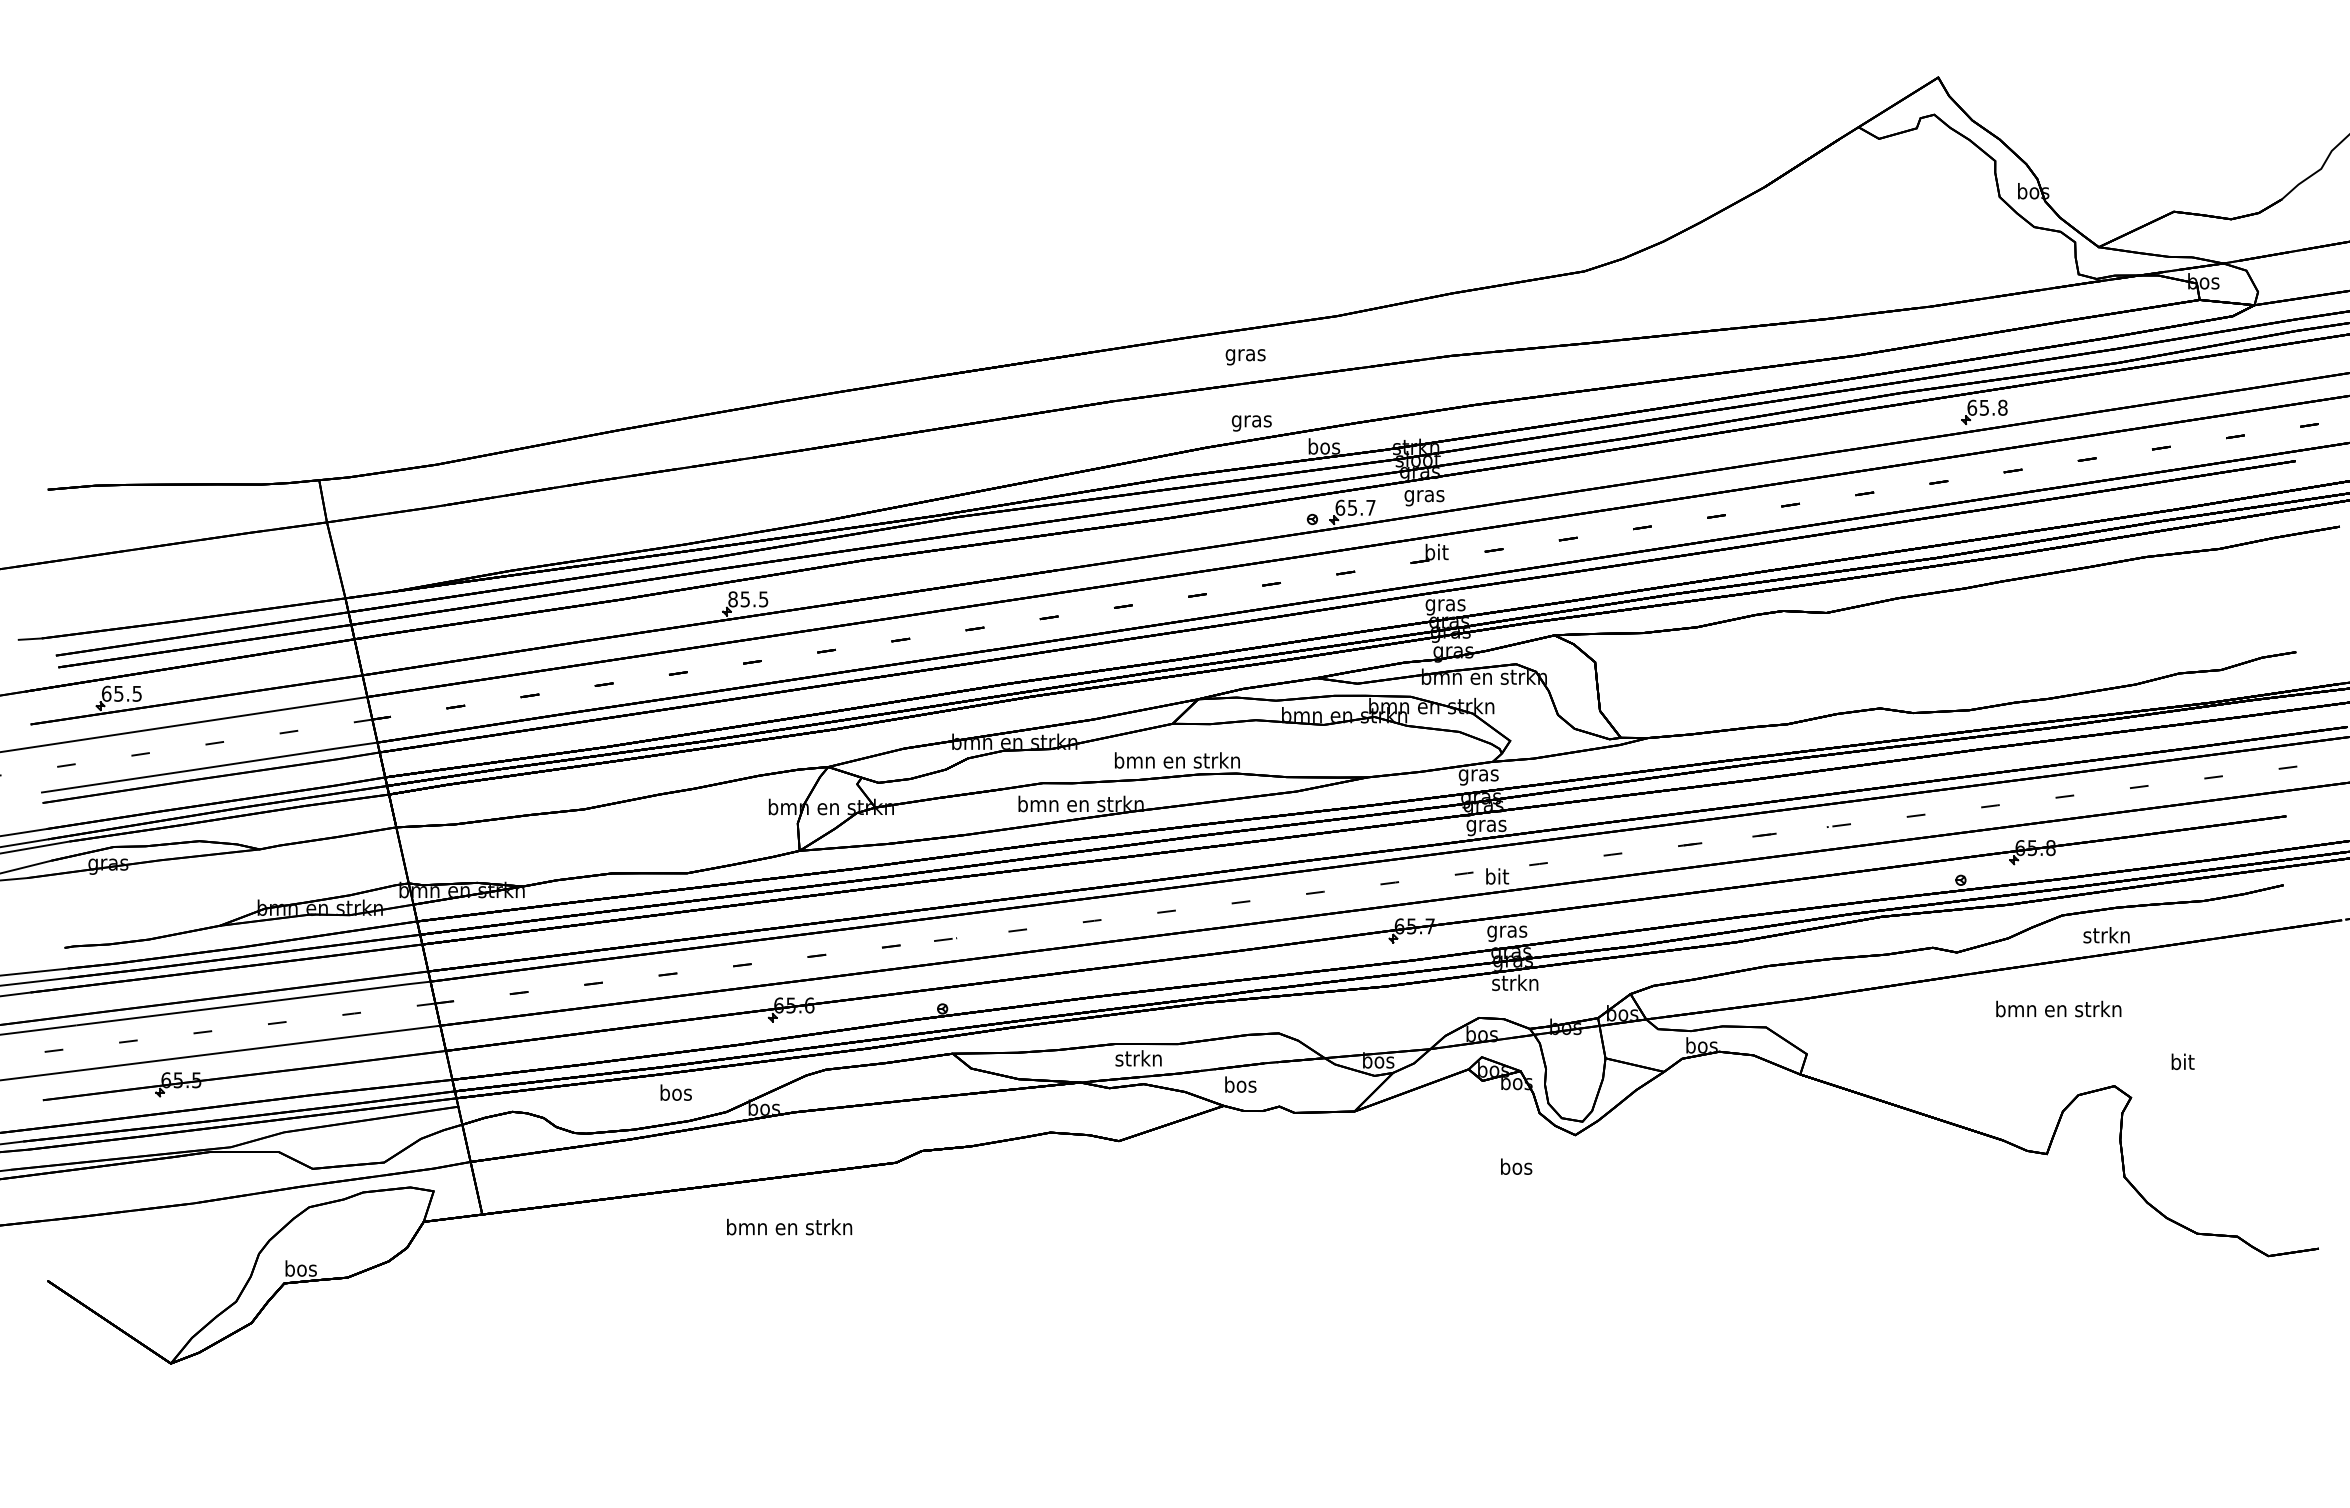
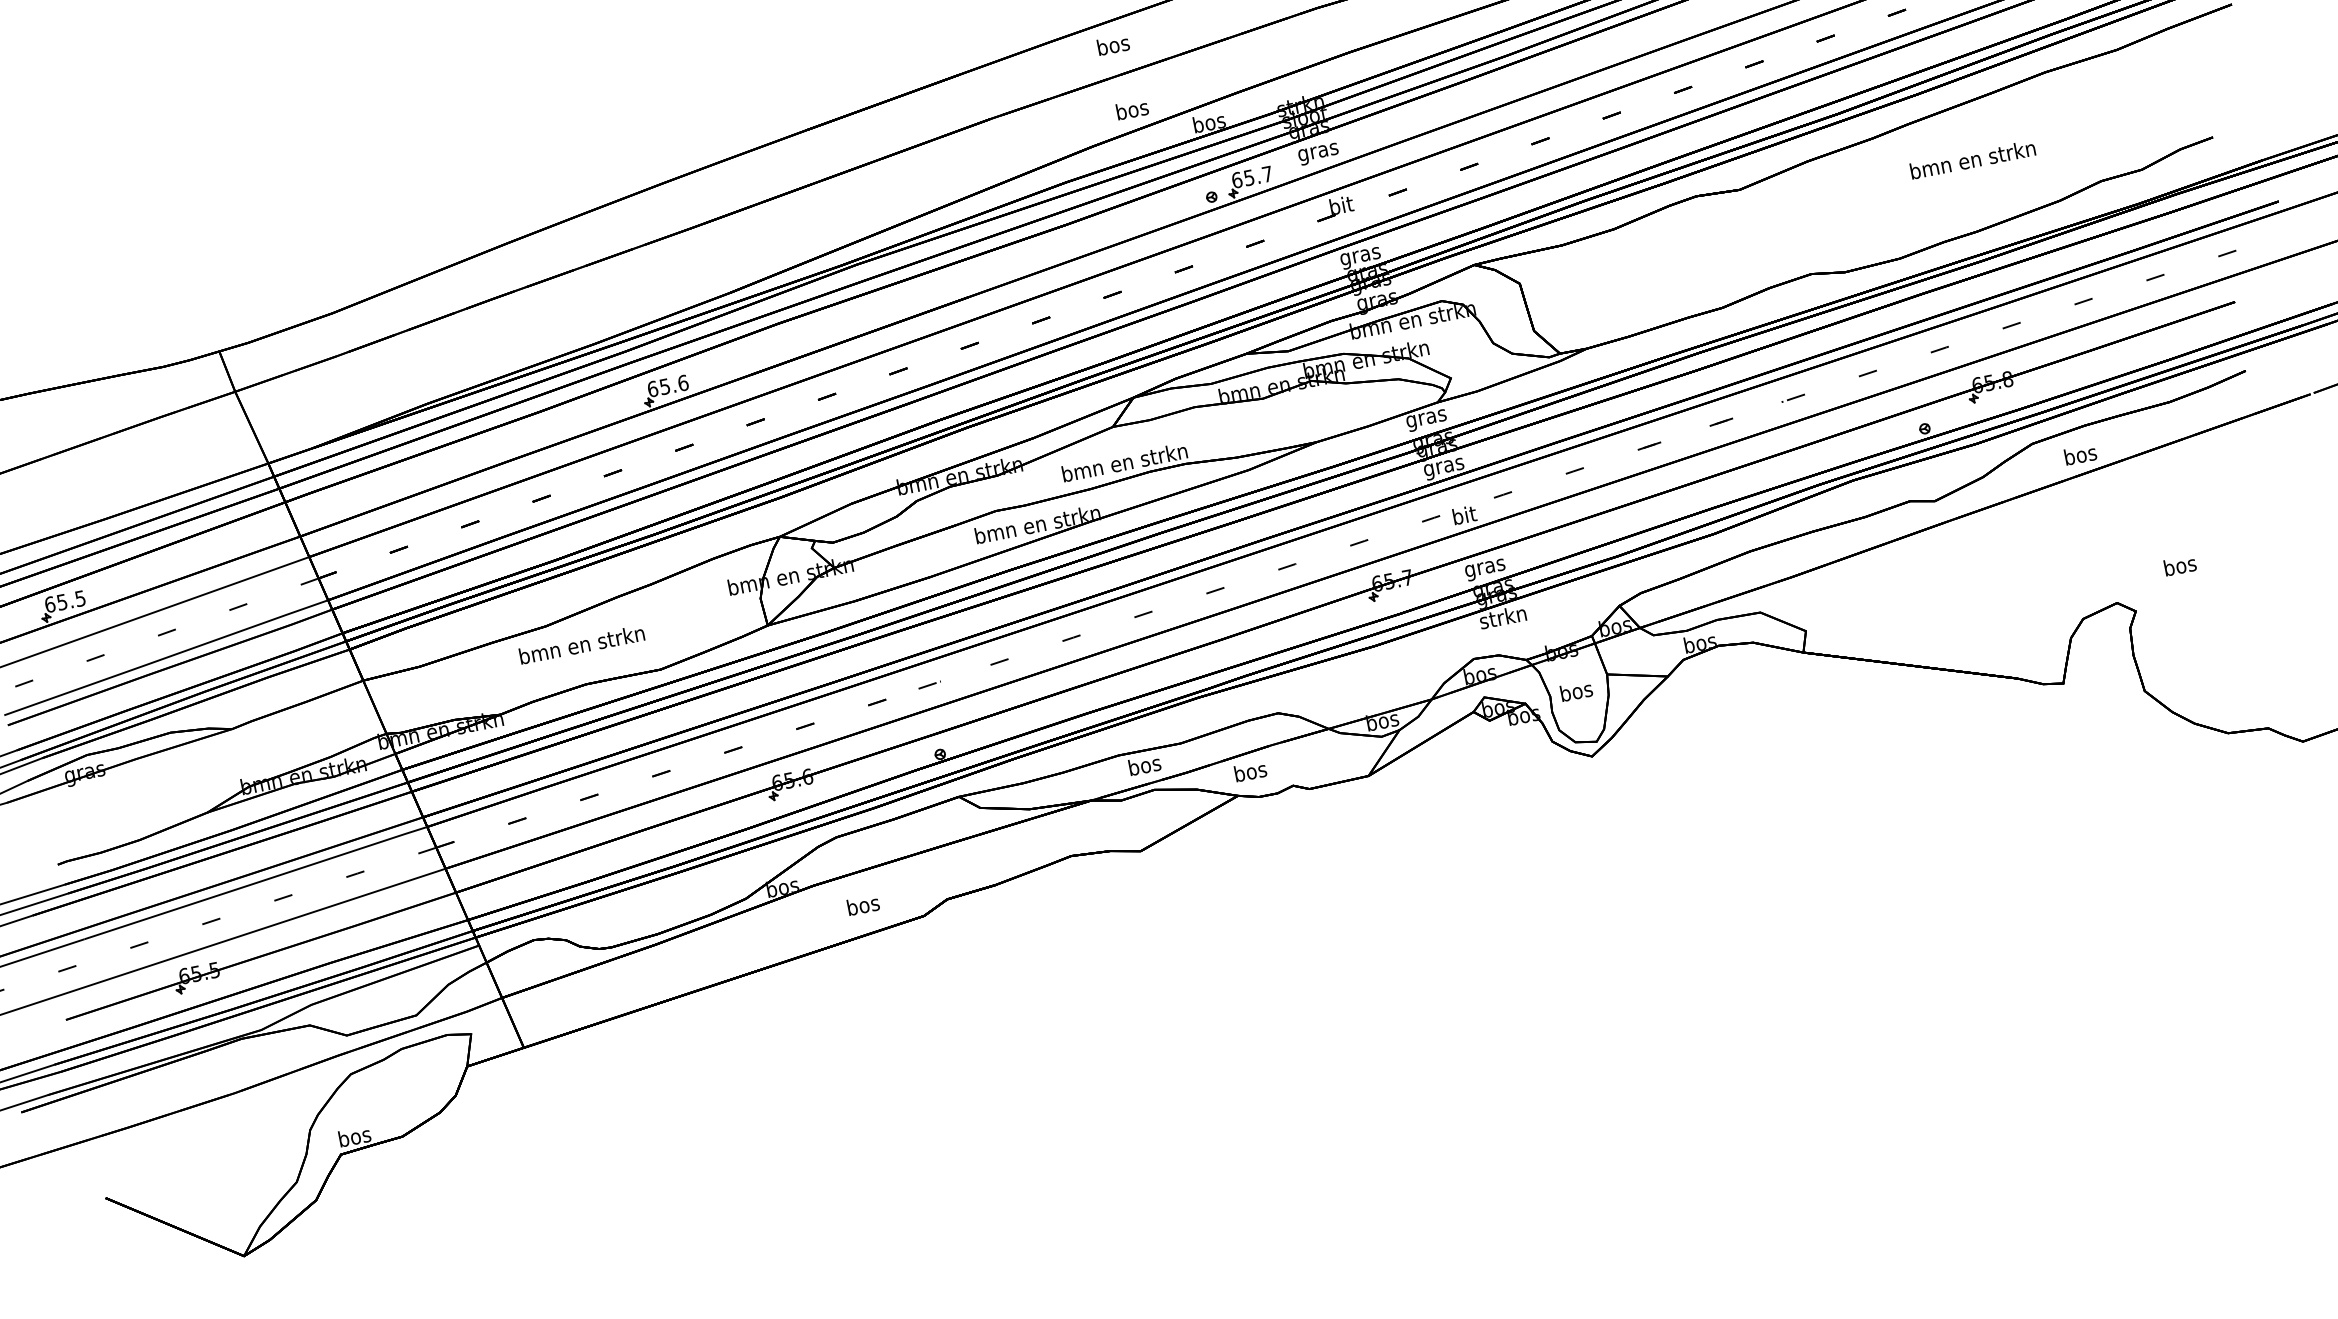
text: (1245, 354) -> (1113, 46), gras -> bos
text: (1251, 421) -> (1132, 111), gras -> bos
text: (748, 599) -> (668, 386), 85.5 -> 65.6
text: (2106, 935) -> (2079, 455), strkn -> bos
text: (2058, 1008) -> (1972, 159), moved
text: (1138, 1058) -> (1144, 765), strkn -> bos
text: (2182, 1061) -> (2179, 565), bit -> bos
text: (675, 1092) -> (862, 905), moved
text: (1516, 1166) -> (1576, 690), moved
text: (789, 1226) -> (581, 644), moved

